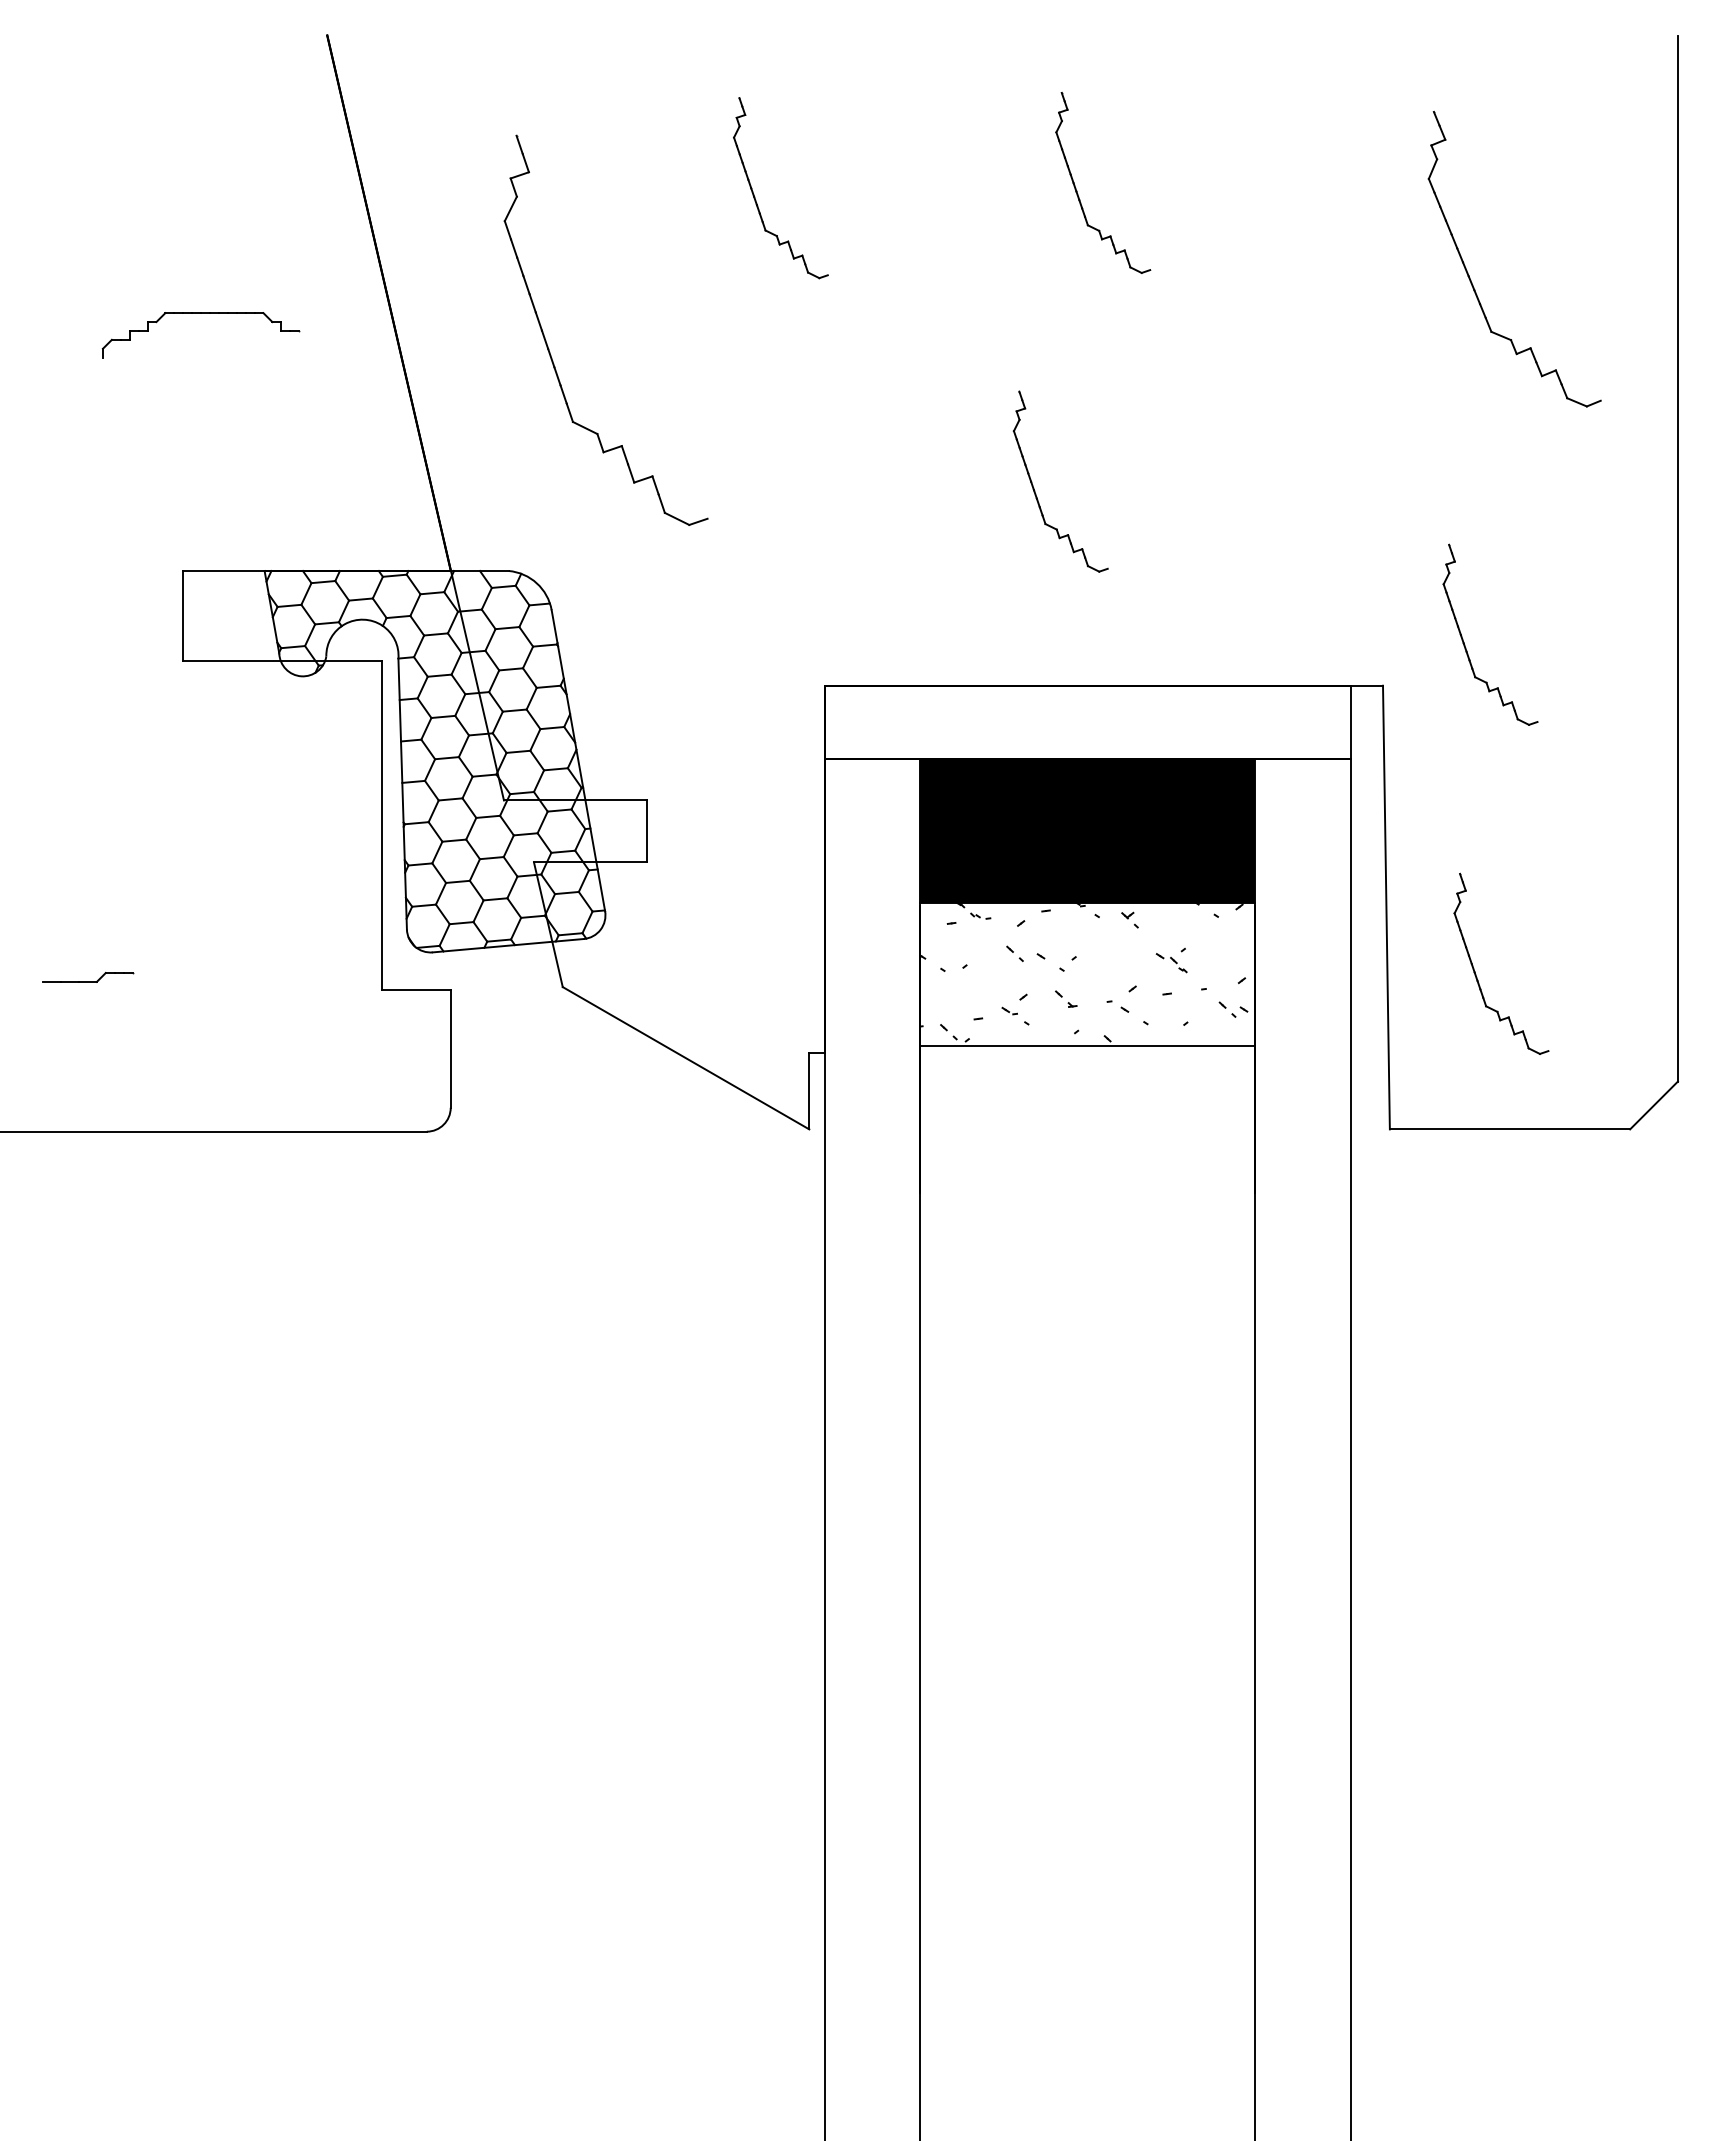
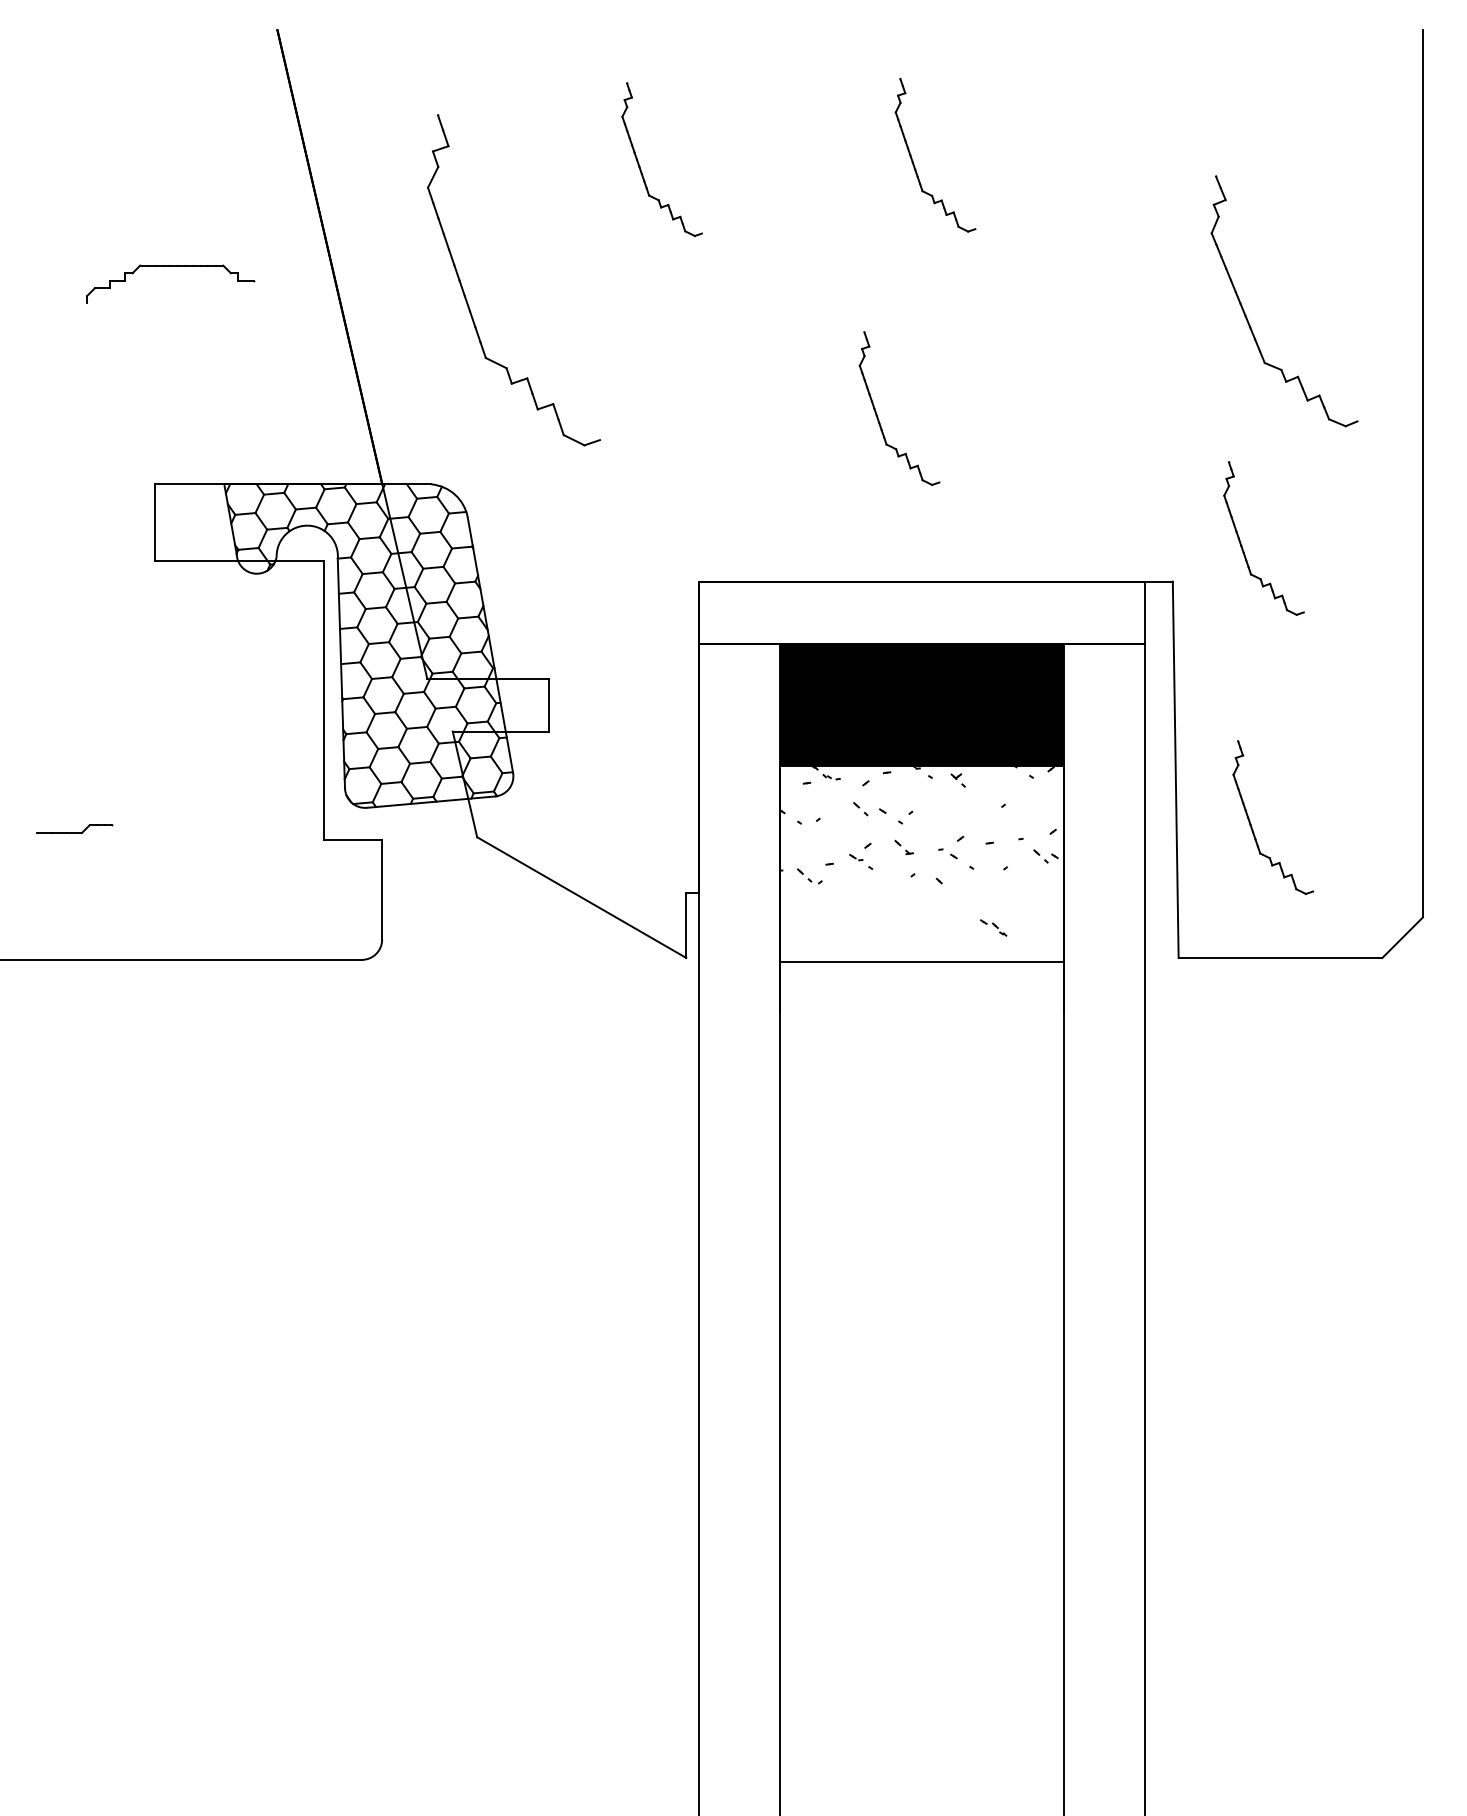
part: (1470, 277) -> (1247, 316), moved
part: (1171, 963) -> (993, 928), moved
line: (1087, 1046) -> (922, 962), moved

